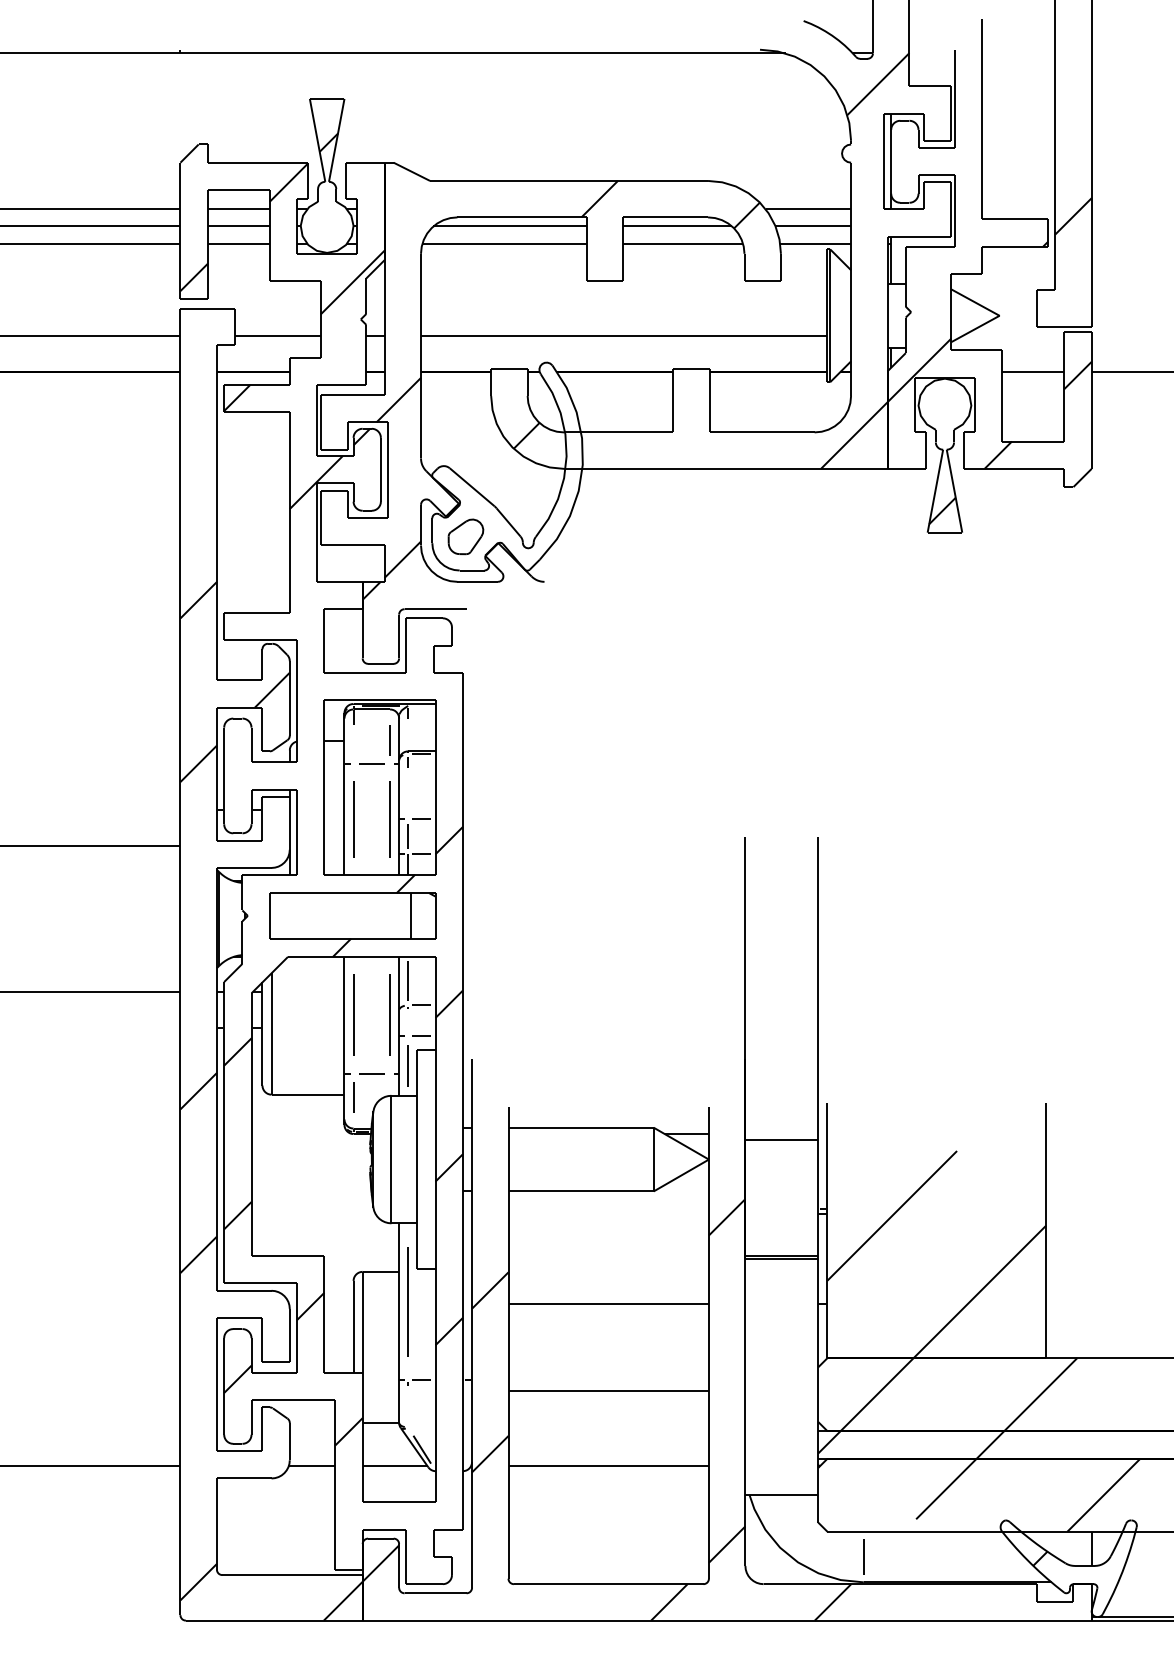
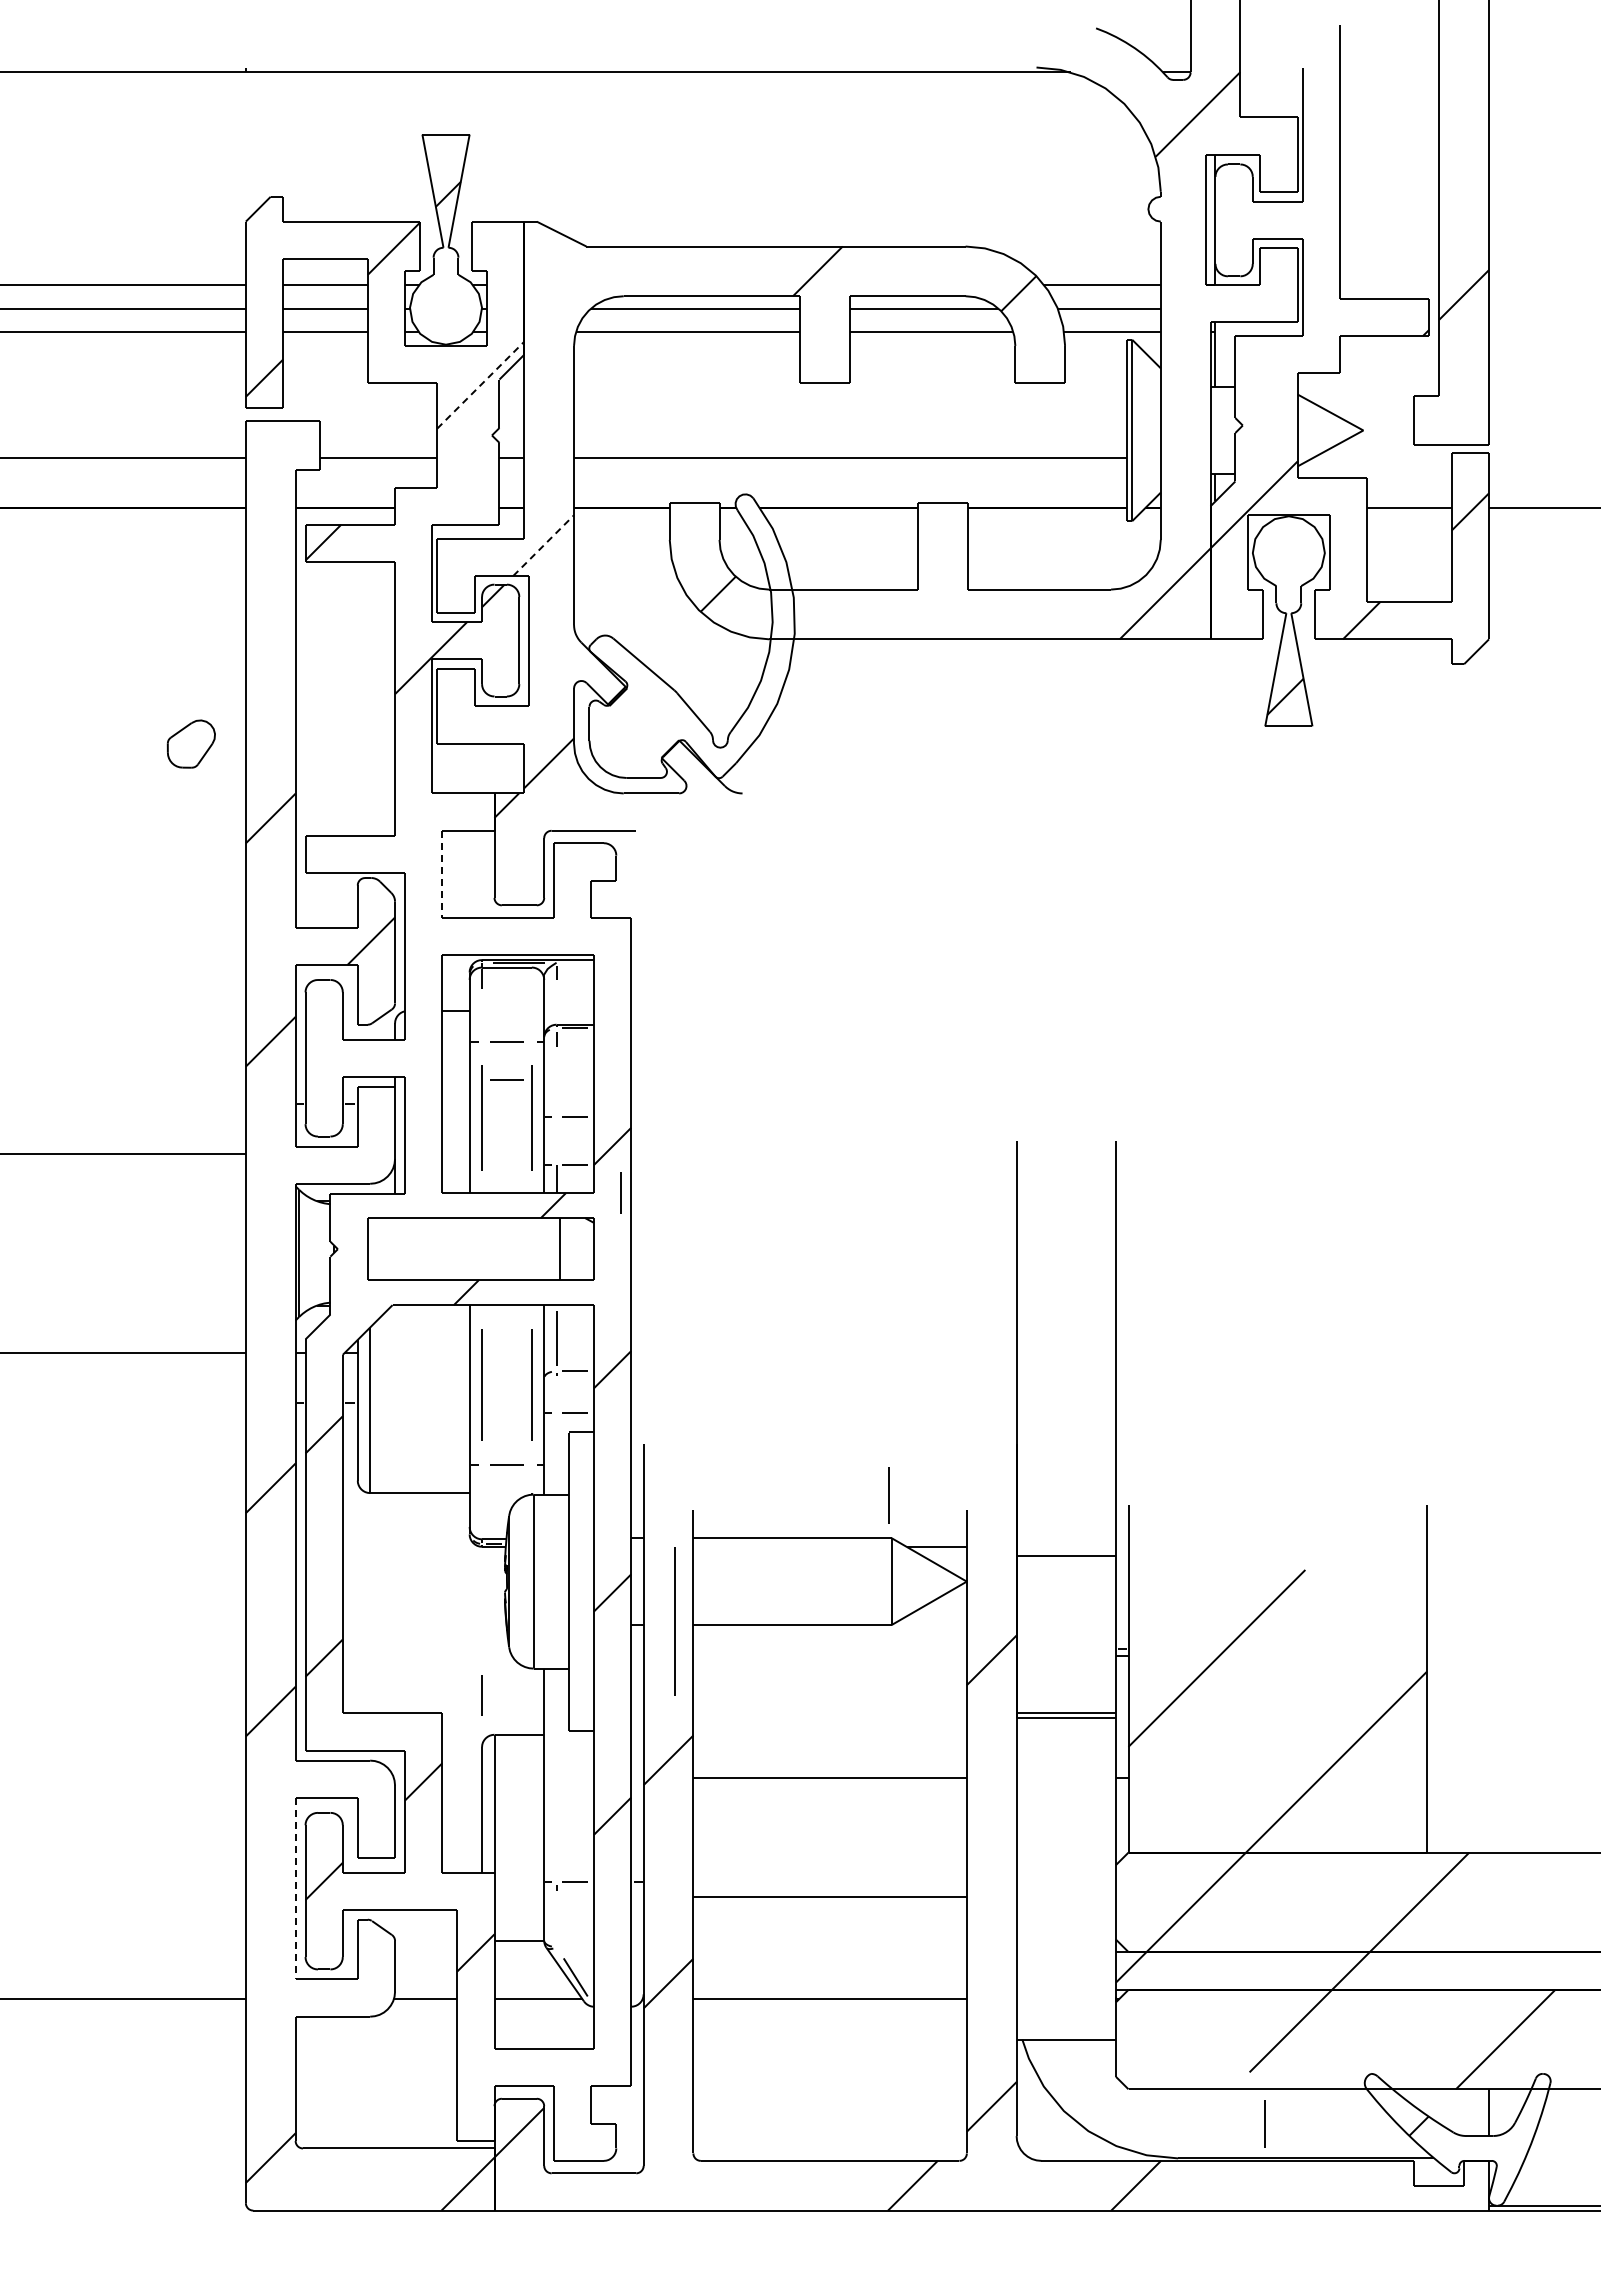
line: (352, 282) -> (480, 385), solid -> dashed
line: (398, 400) -> (543, 545), solid -> dashed
part: (465, 536) -> (190, 743), moved
line: (324, 641) -> (442, 874), solid -> dashed
line: (389, 740) -> (620, 1192), moved
line: (371, 791) -> (506, 1079), added
line: (408, 836) -> (556, 1140), removed
line: (408, 1065) -> (888, 1495), moved
line: (353, 1097) -> (481, 1695), moved
line: (408, 1301) -> (674, 1621), moved
line: (216, 1384) -> (295, 1888), solid -> dashed
line: (863, 1556) -> (1264, 2123), moved

